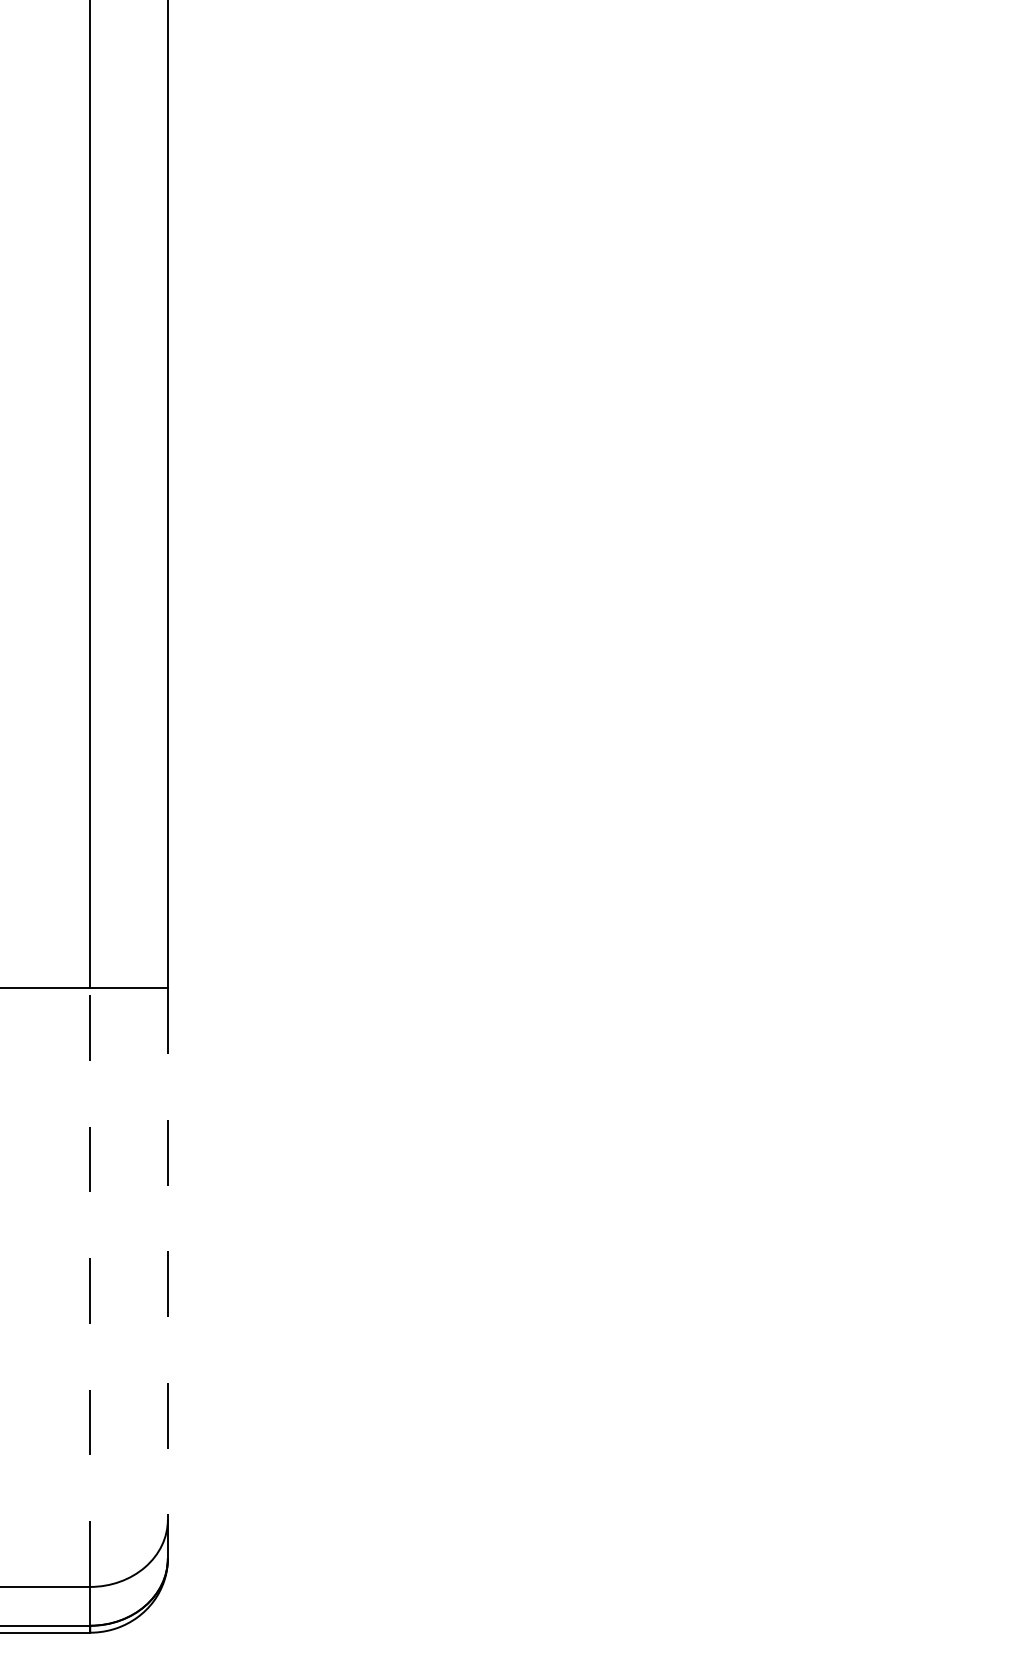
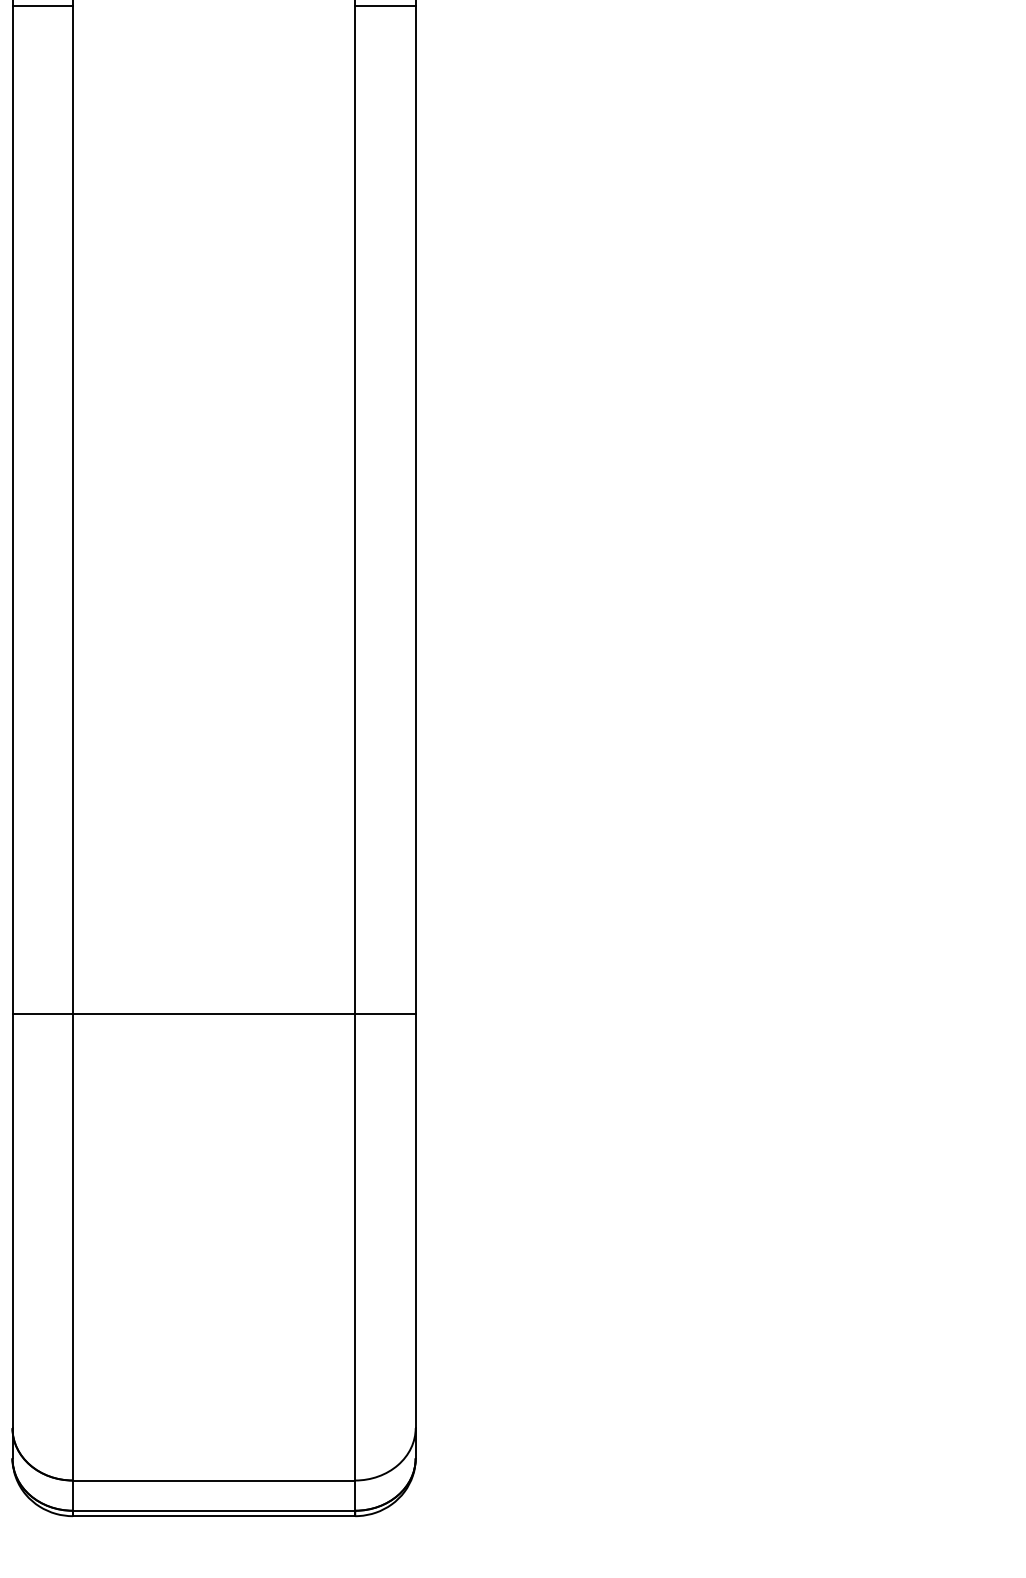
line: (167, 1254) -> (415, 1221), dashed -> solid
line: (90, 1286) -> (355, 1246), dashed -> solid

